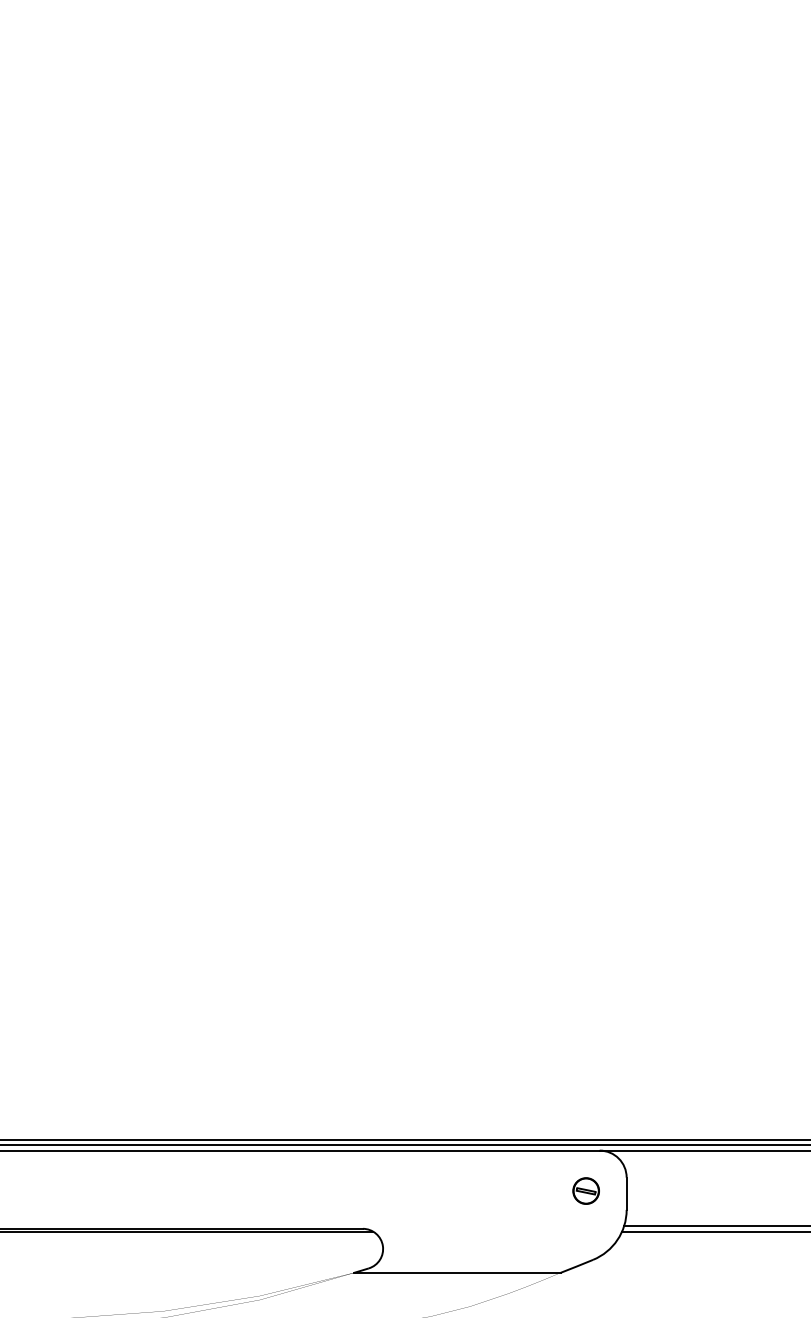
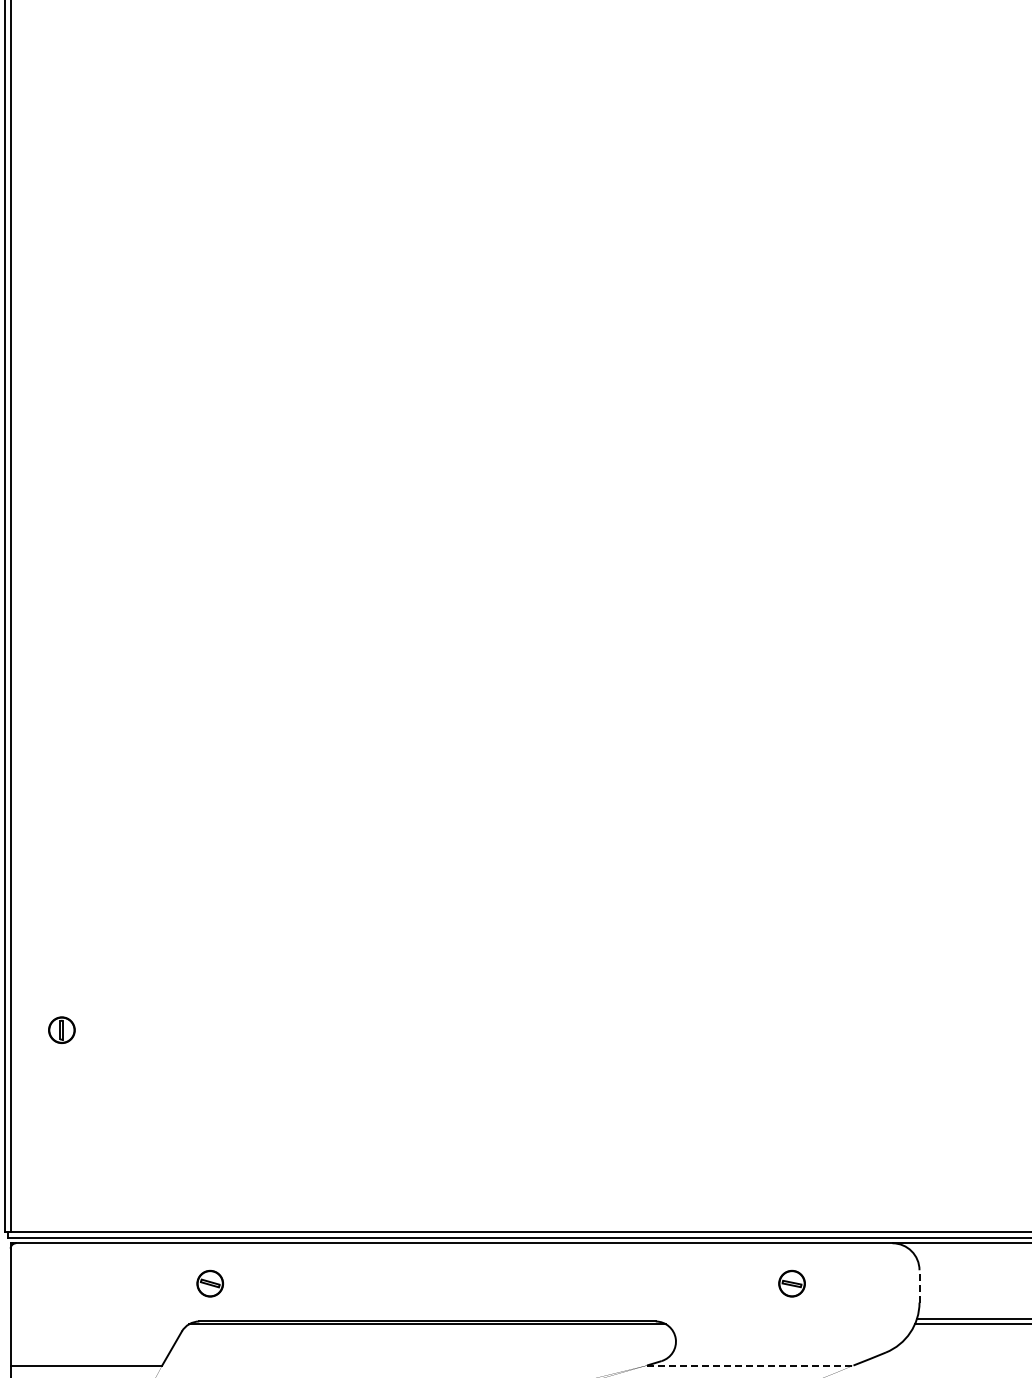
part: (585, 1190) -> (791, 1283), moved
line: (626, 1192) -> (919, 1285), solid -> dashed
line: (457, 1272) -> (750, 1365), solid -> dashed

